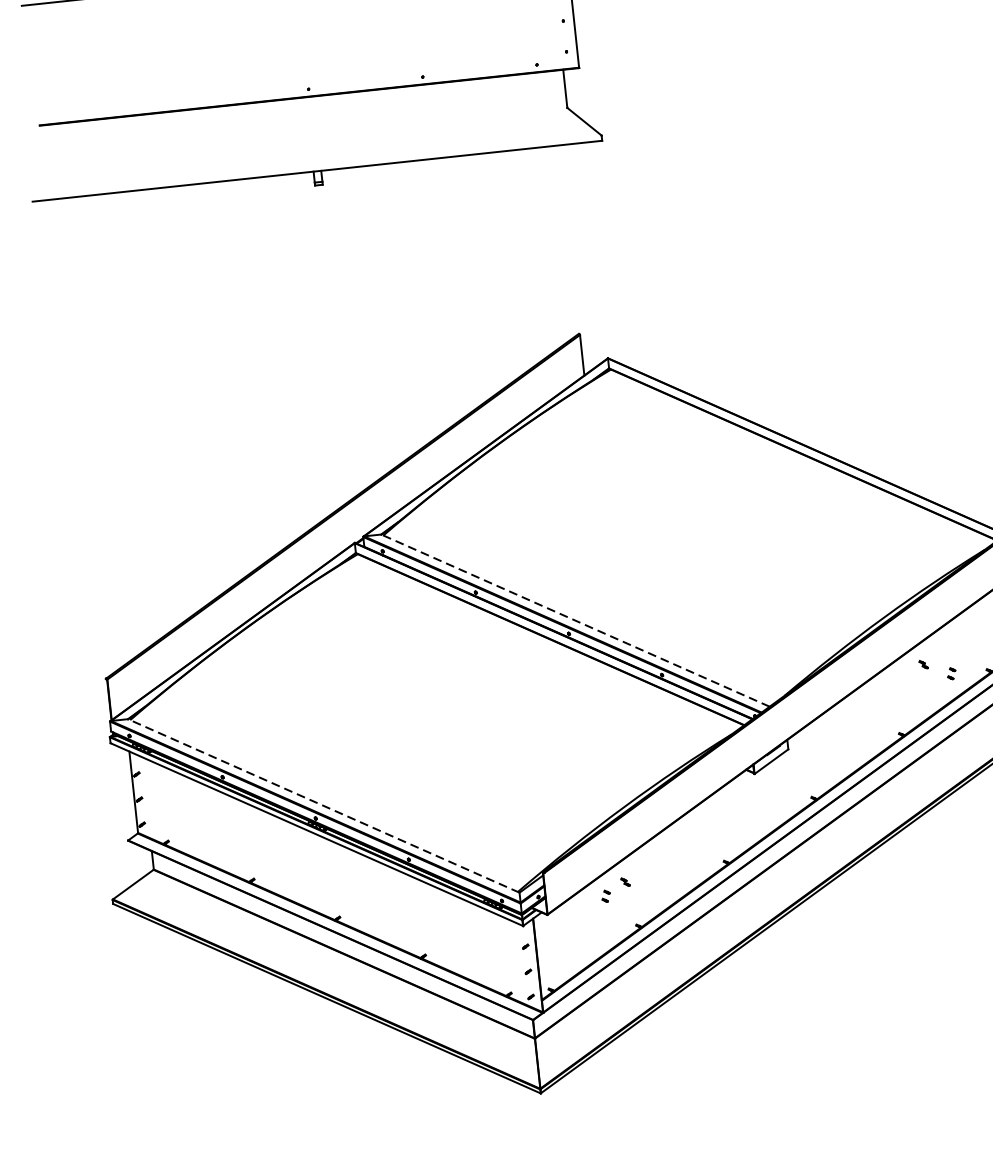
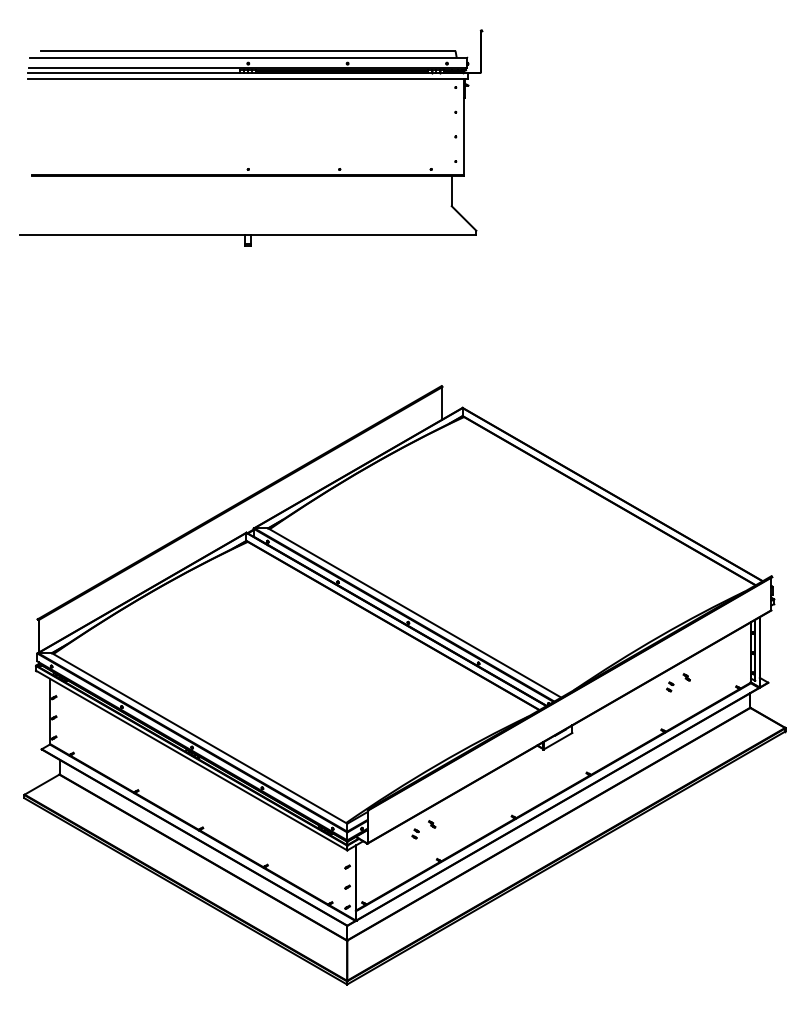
line: (575, 620) -> (414, 612), dashed -> solid
part: (952, 673) -> (670, 686), moved
line: (323, 806) -> (199, 738), dashed -> solid

